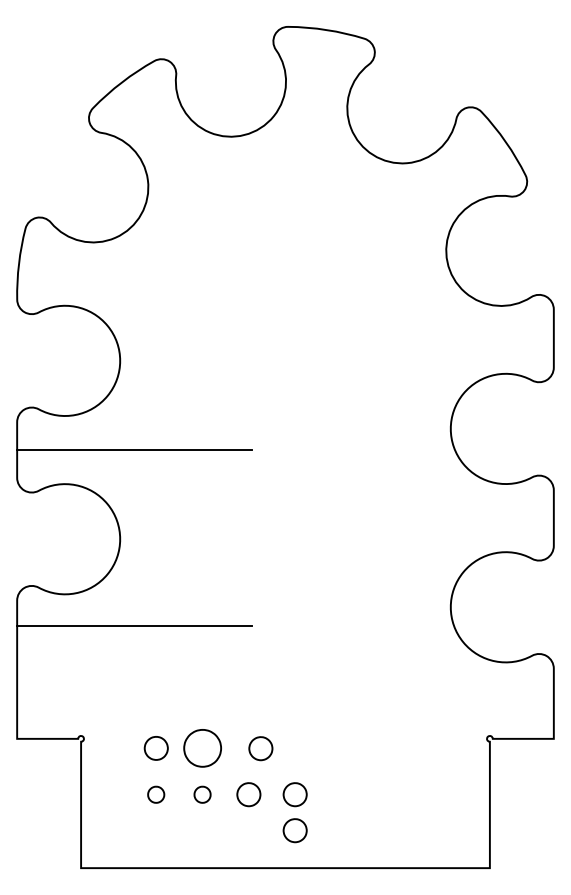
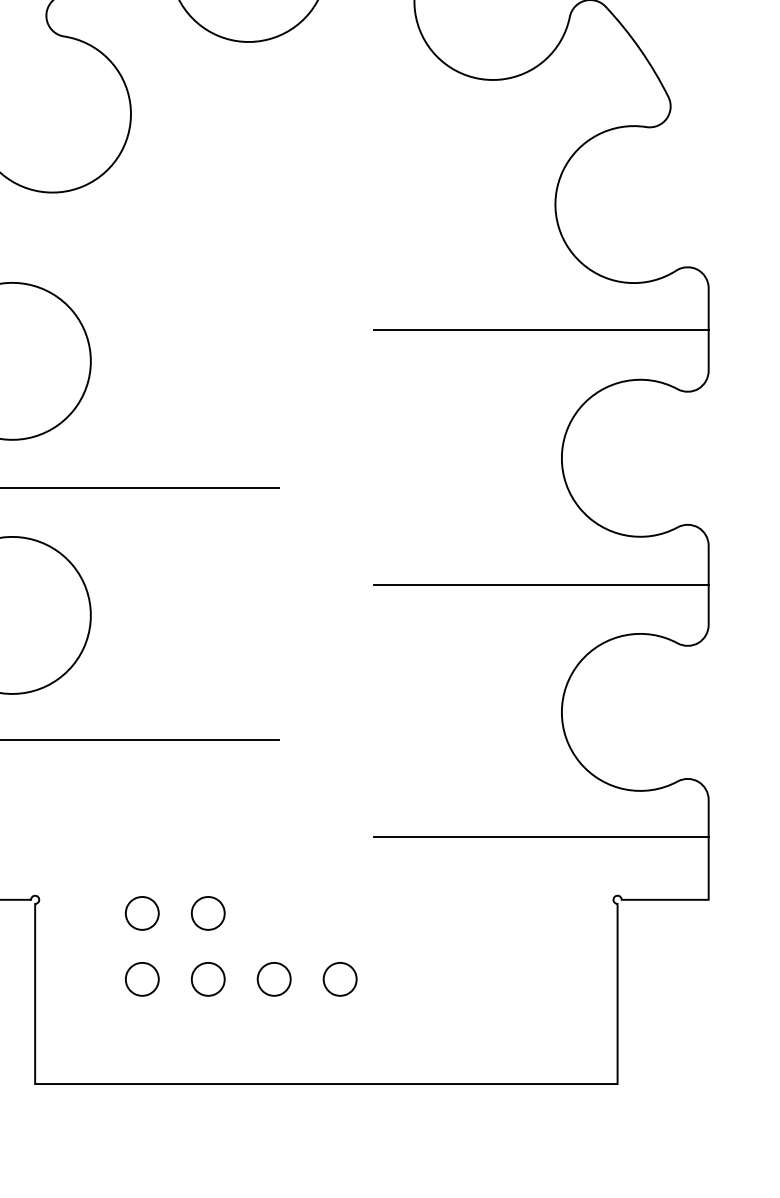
line: (435, 338) -> (540, 329), added
line: (435, 518) -> (540, 585), added
line: (435, 694) -> (540, 836), added
part: (202, 748) -> (208, 913), size x0.62
part: (260, 748) -> (290, 913), removed
part: (155, 794) -> (141, 979), size x1.43
part: (202, 794) -> (208, 979), size x1.43
part: (294, 830) -> (339, 1030), removed

